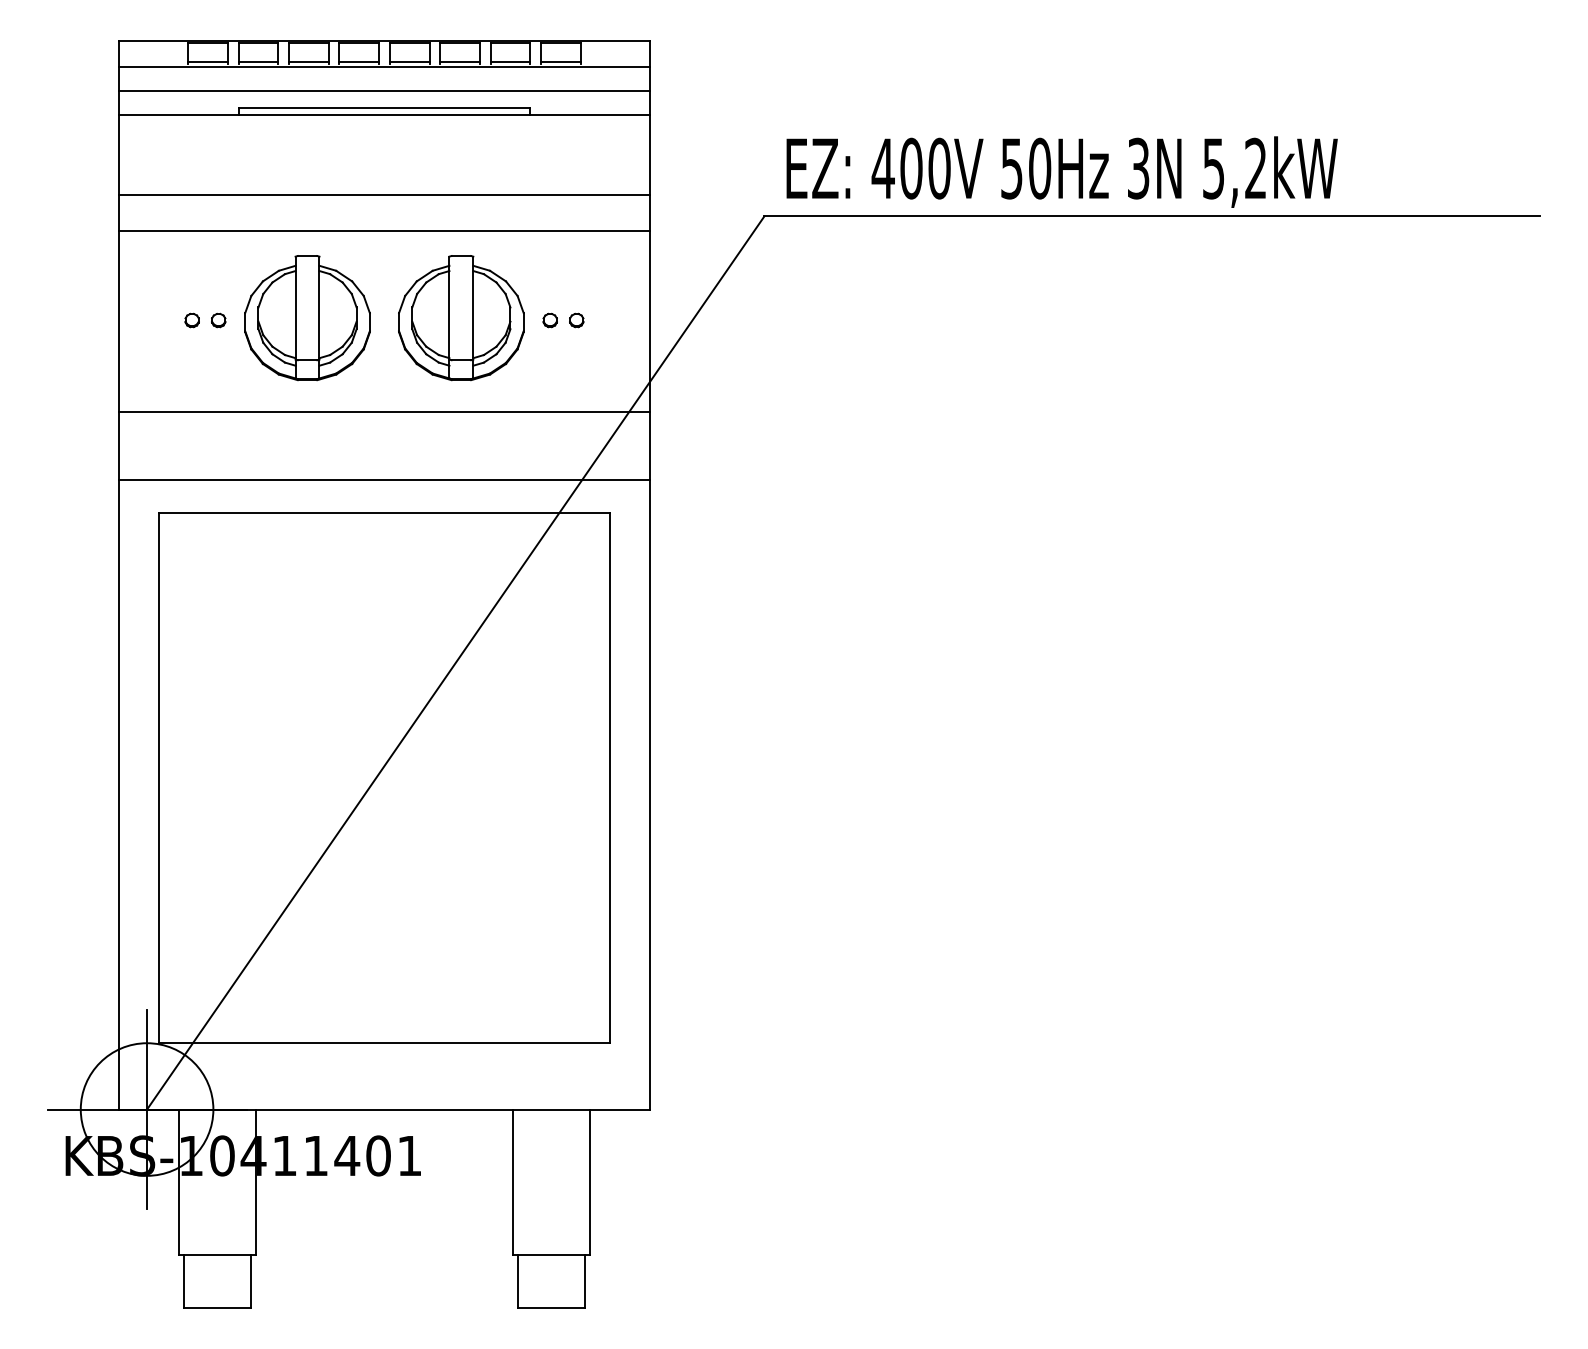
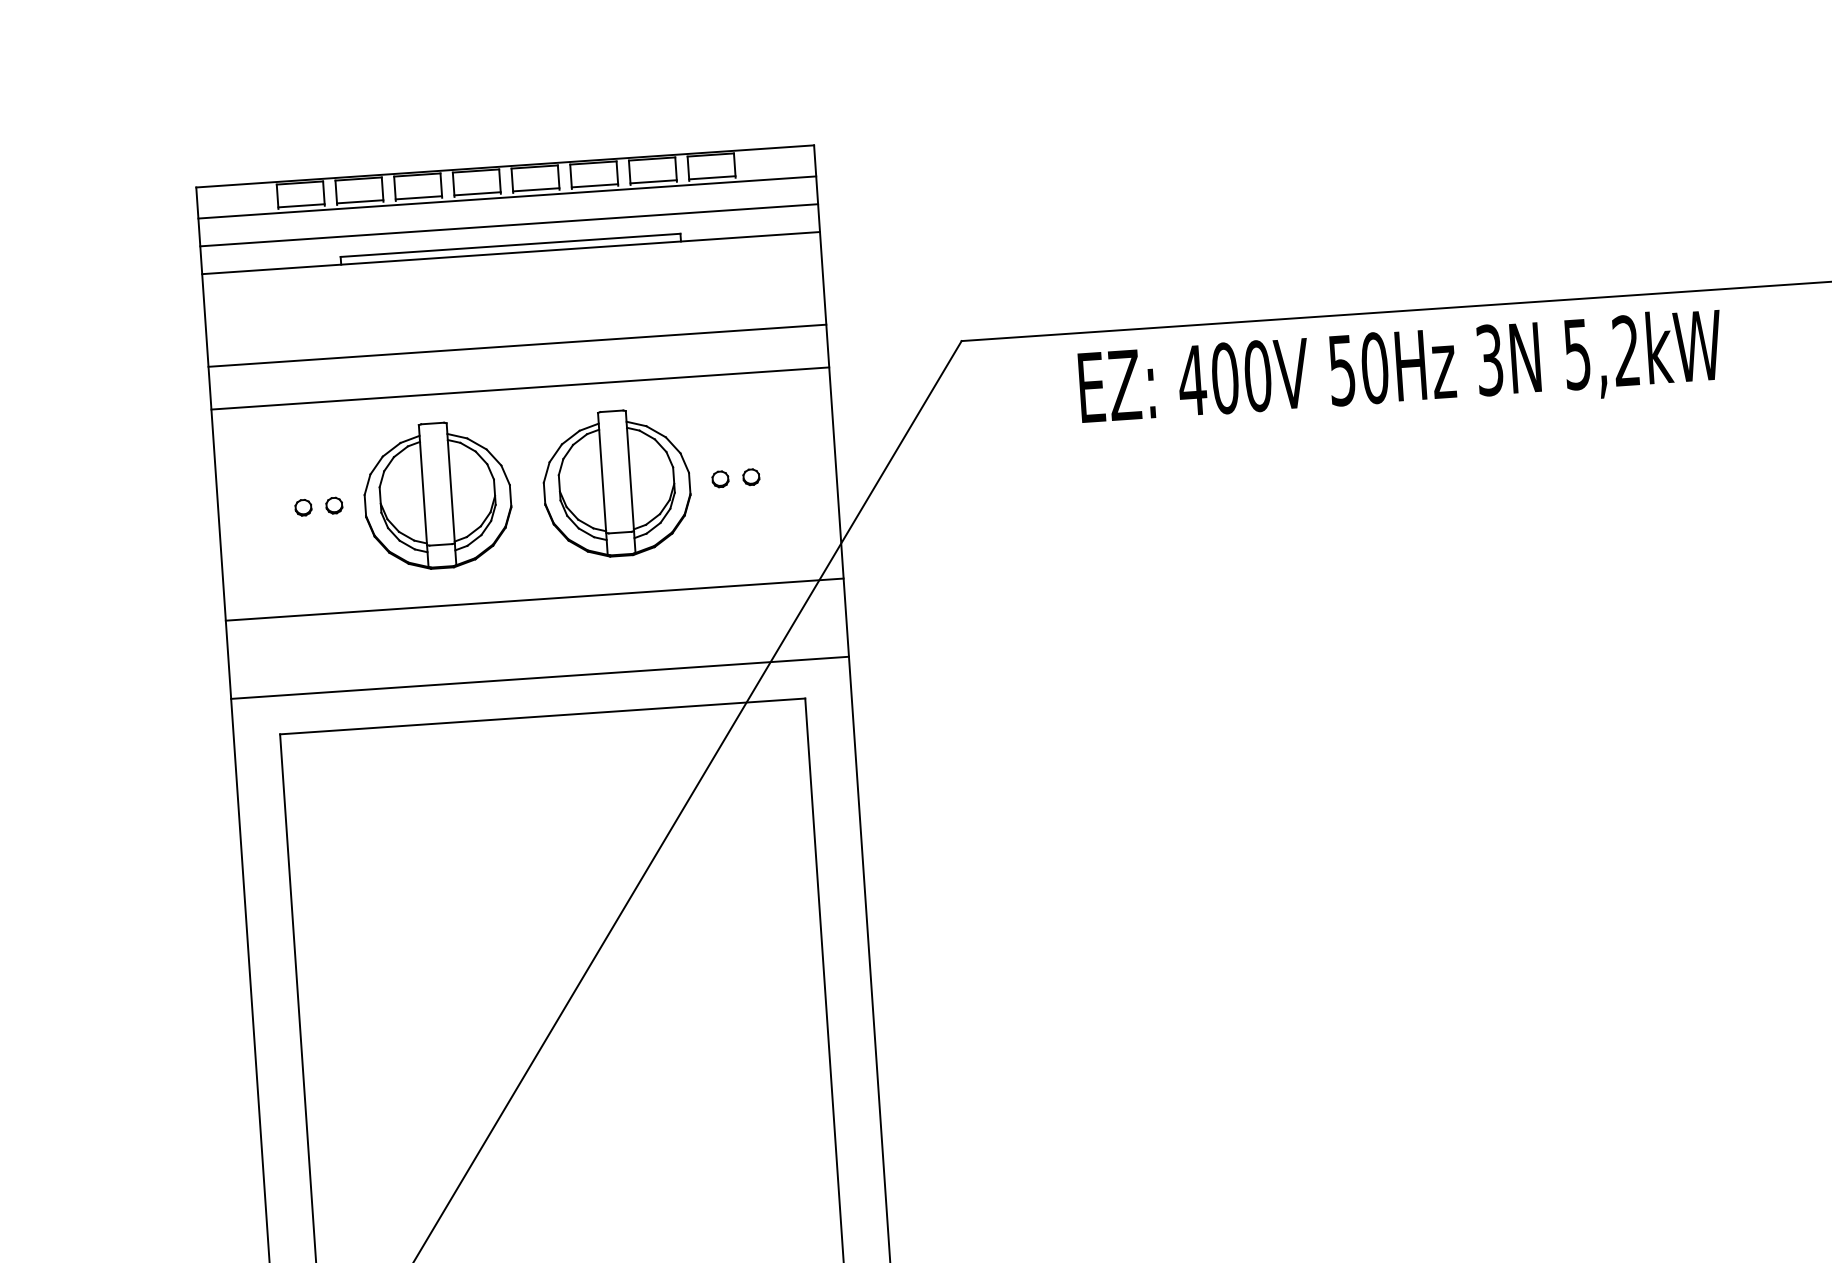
text: (1061, 171) -> (1400, 369), moved

